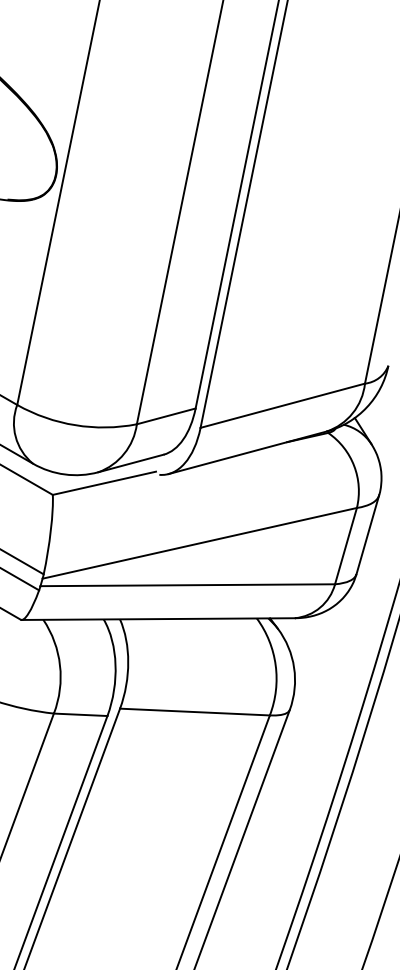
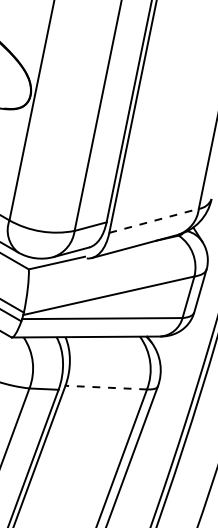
line: (283, 405) -> (154, 220), solid -> dashed
line: (195, 711) -> (106, 387), solid -> dashed

